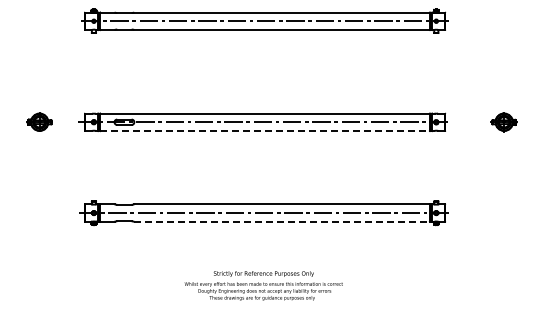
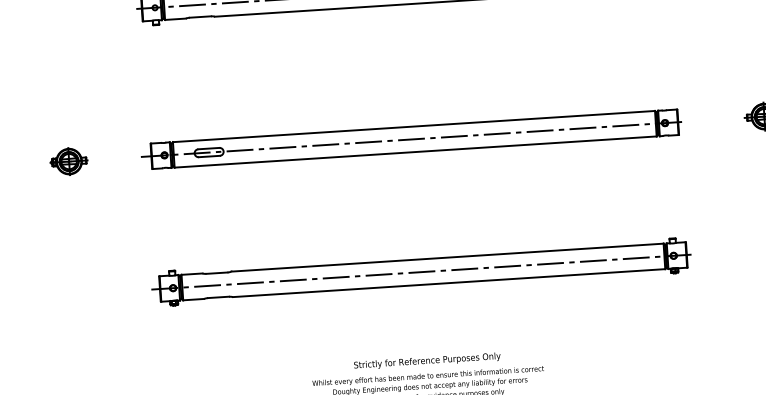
part: (39, 121) -> (68, 160), moved
line: (265, 131) -> (416, 152), dashed -> solid
line: (282, 221) -> (449, 282), dashed -> solid

